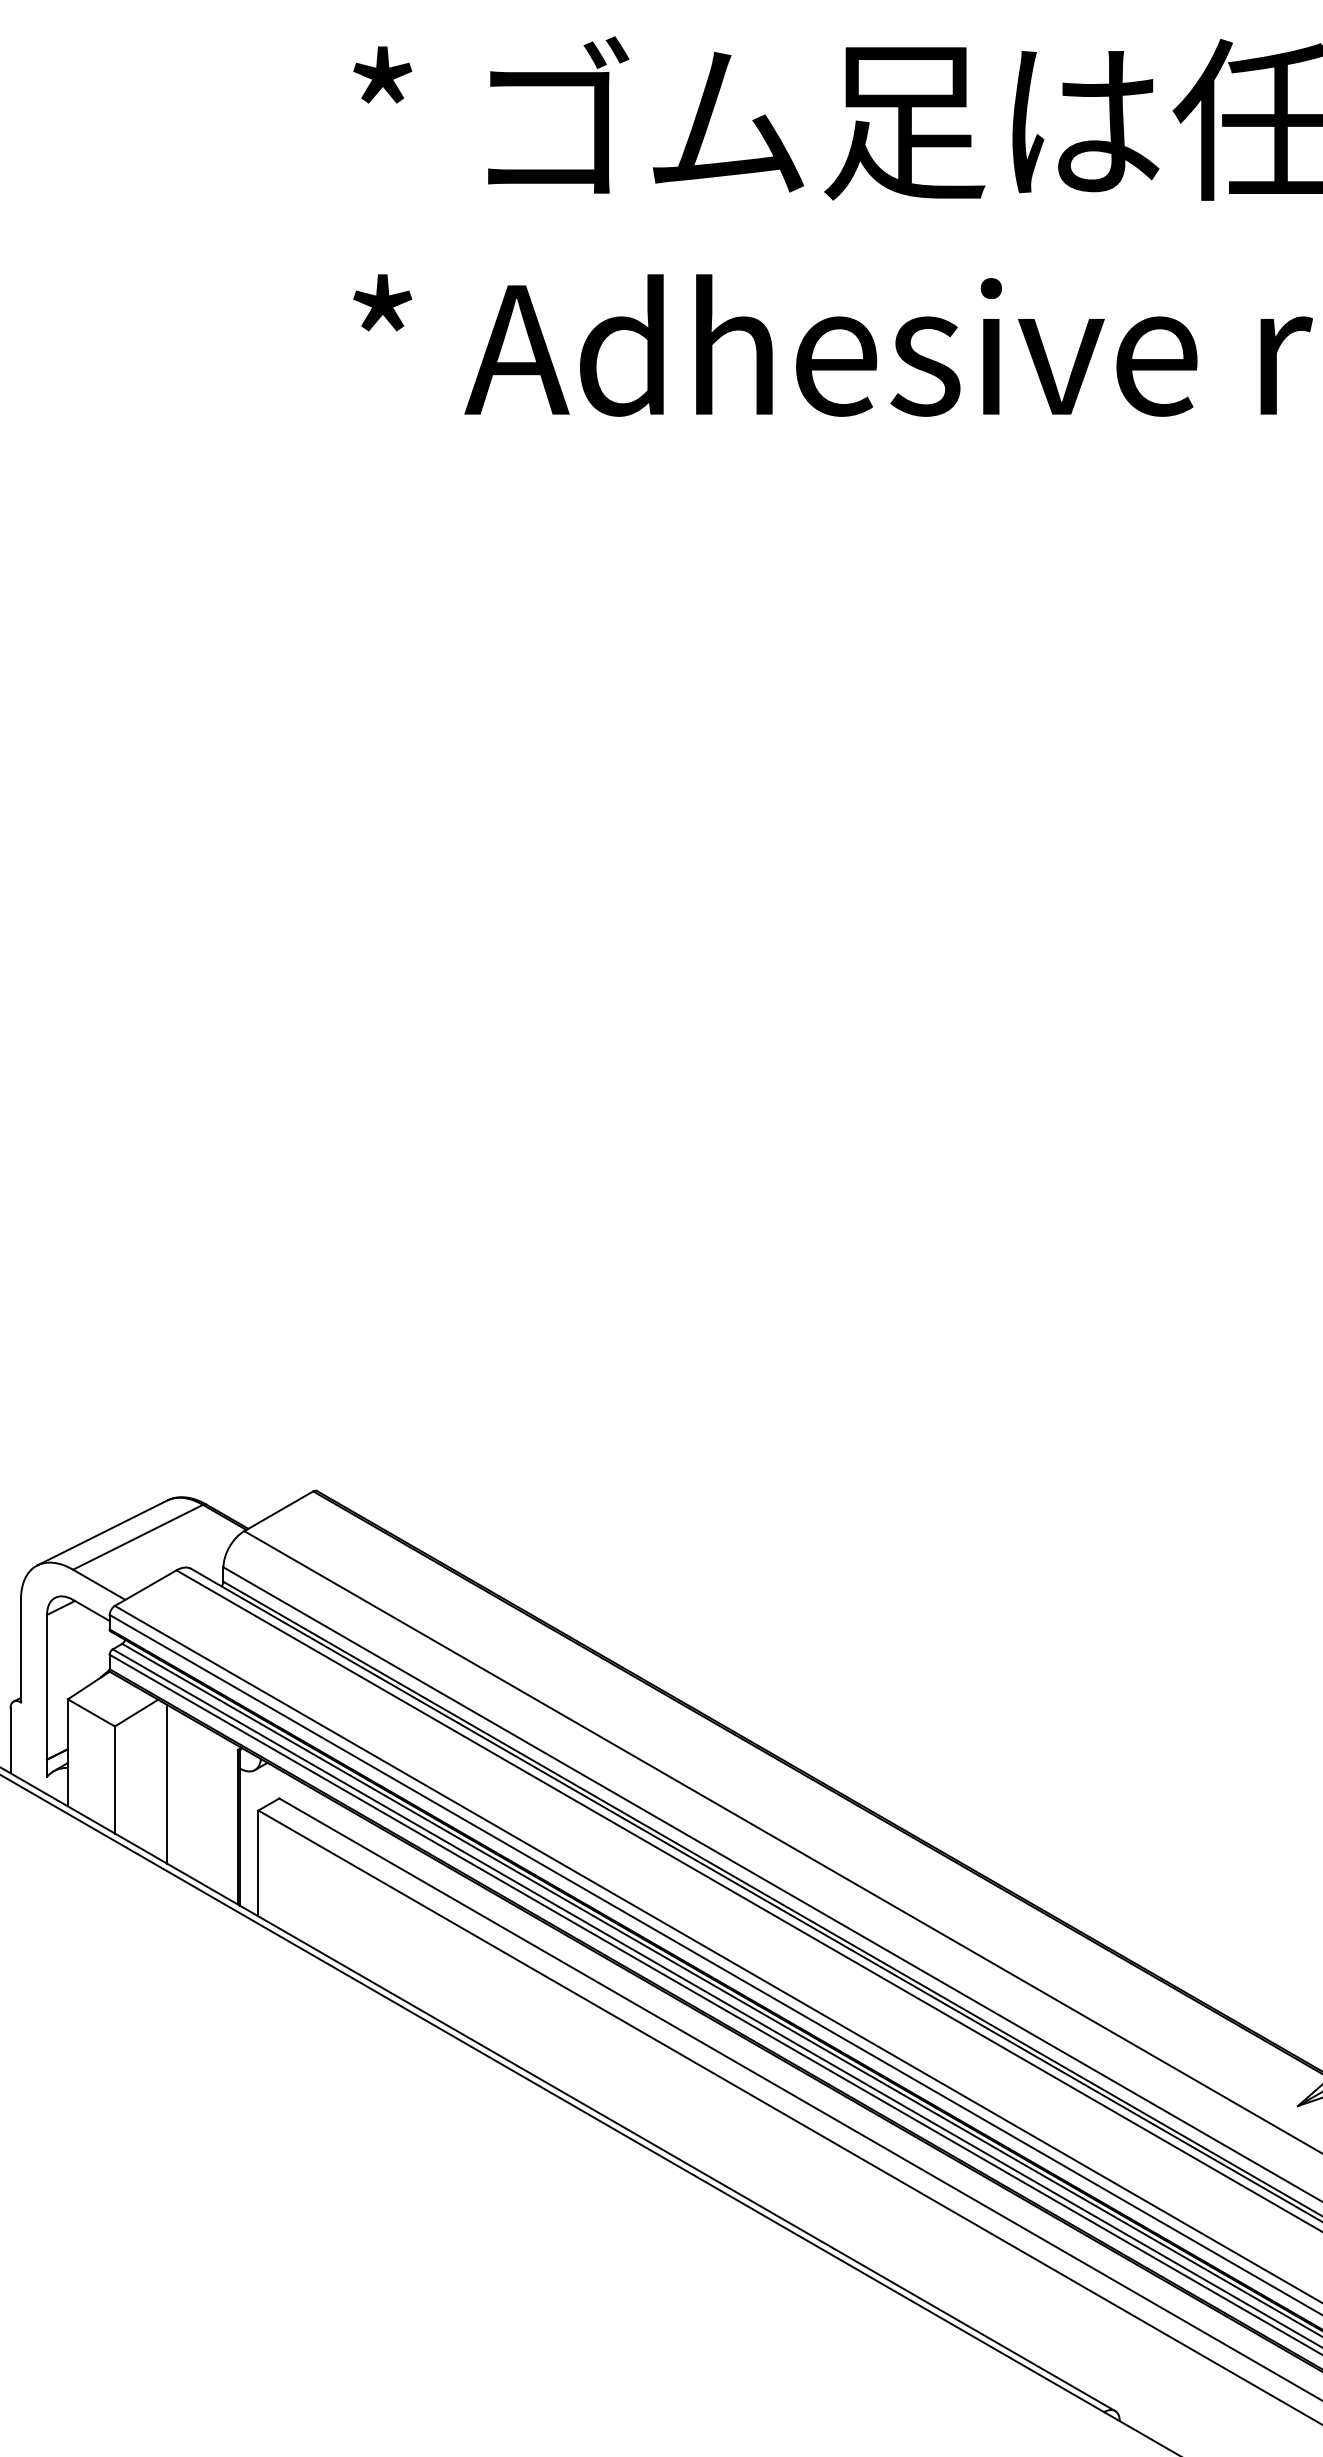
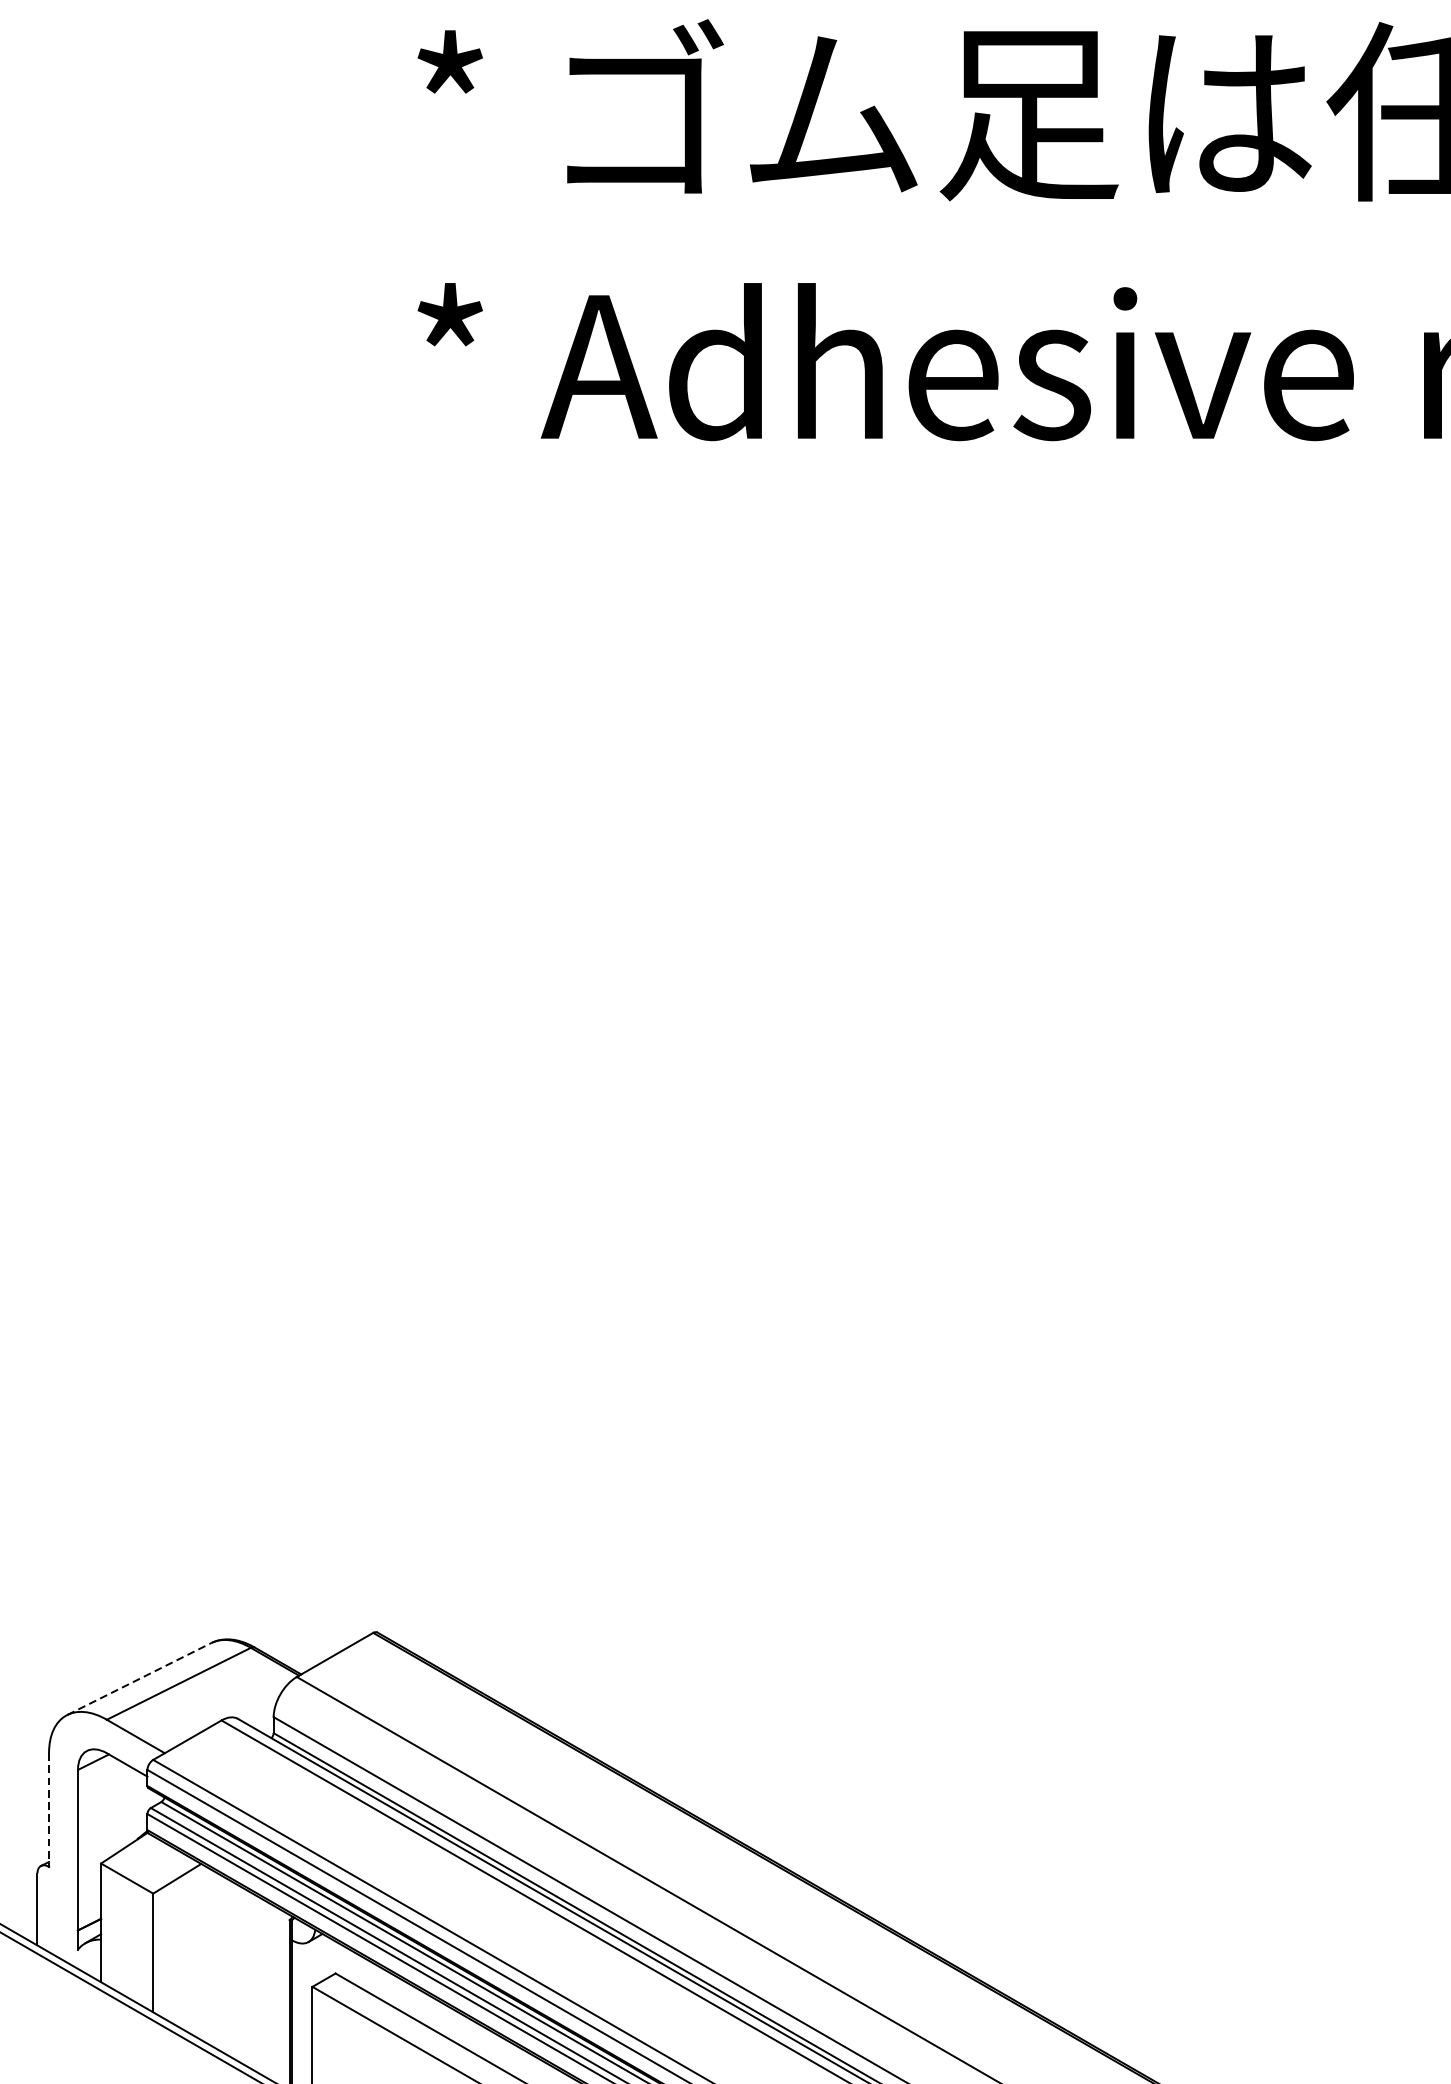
line: (102, 1532) -> (139, 1678), solid -> dashed
line: (20, 1651) -> (48, 1810), solid -> dashed
line: (167, 1783) -> (211, 1956), removed

